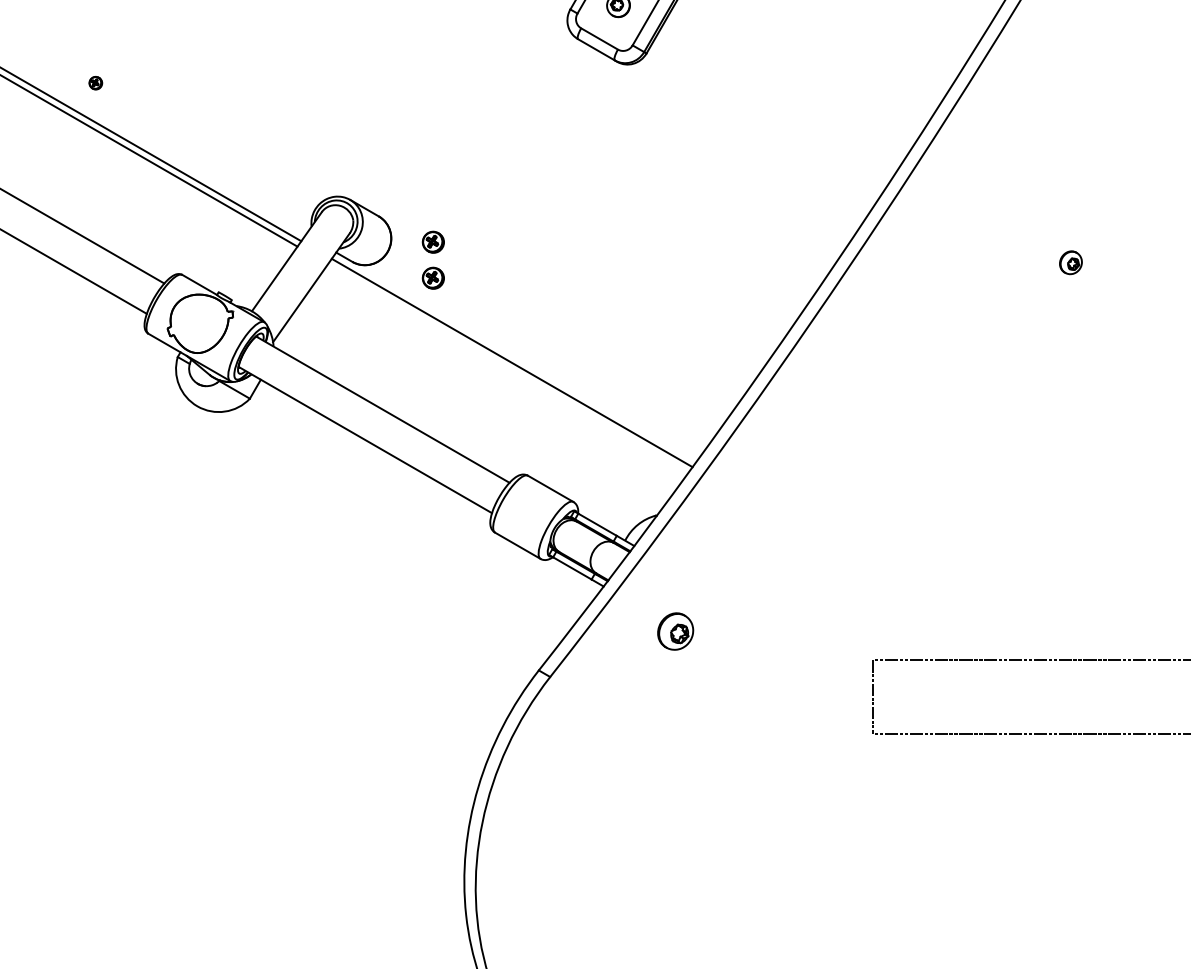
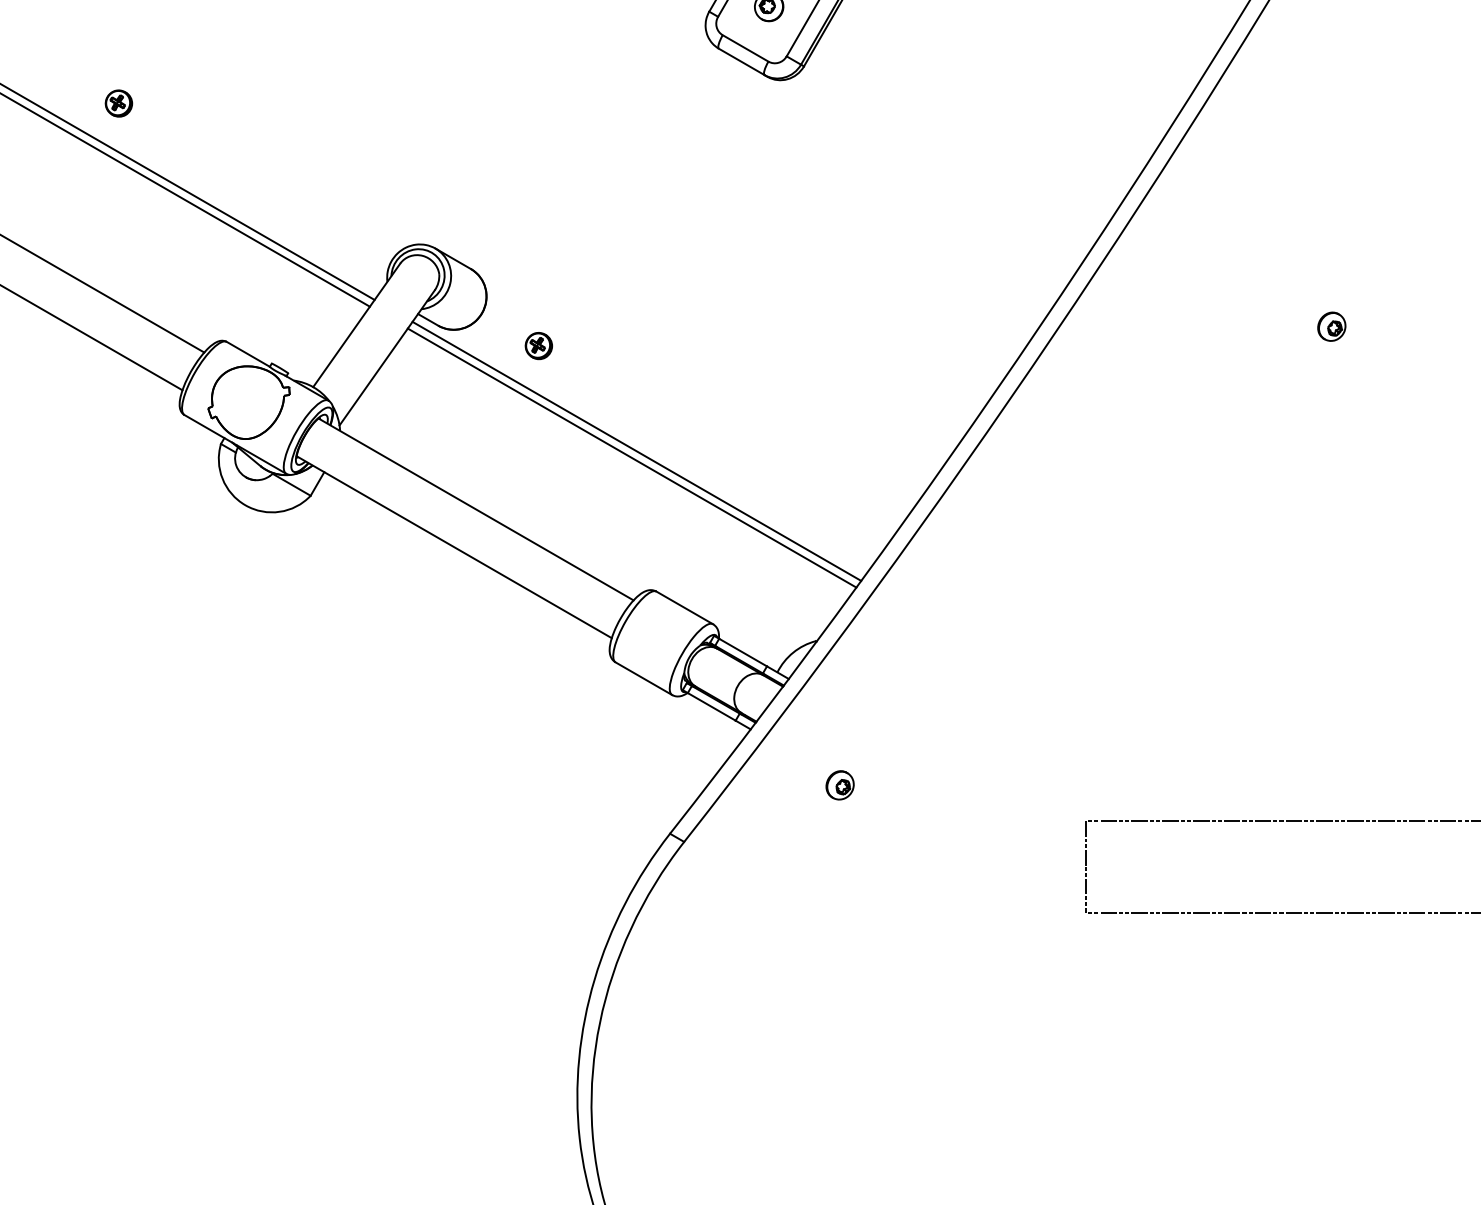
part: (95, 82) -> (118, 102), size x1.67
part: (432, 241) -> (537, 300), removed
line: (508, 368) -> (632, 458), added
part: (675, 631) -> (839, 785), size x0.62

